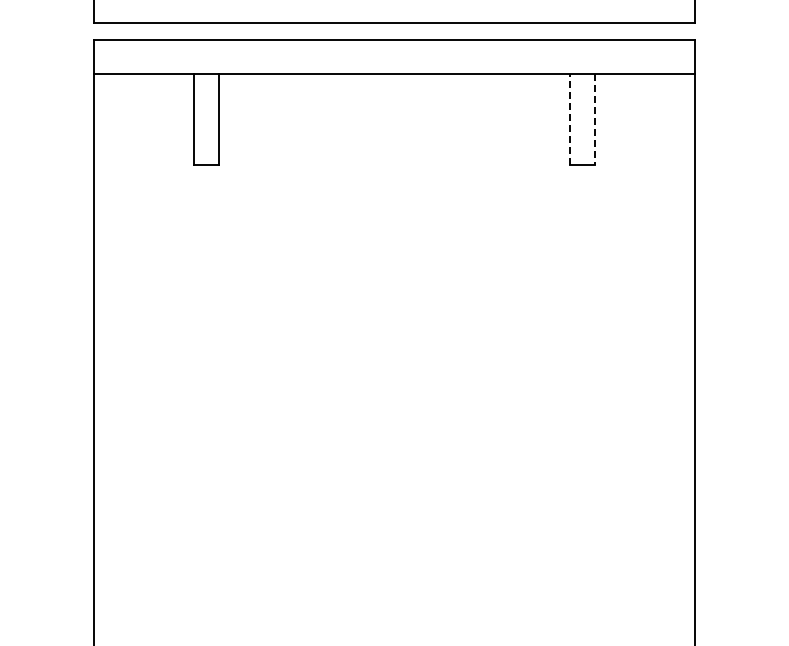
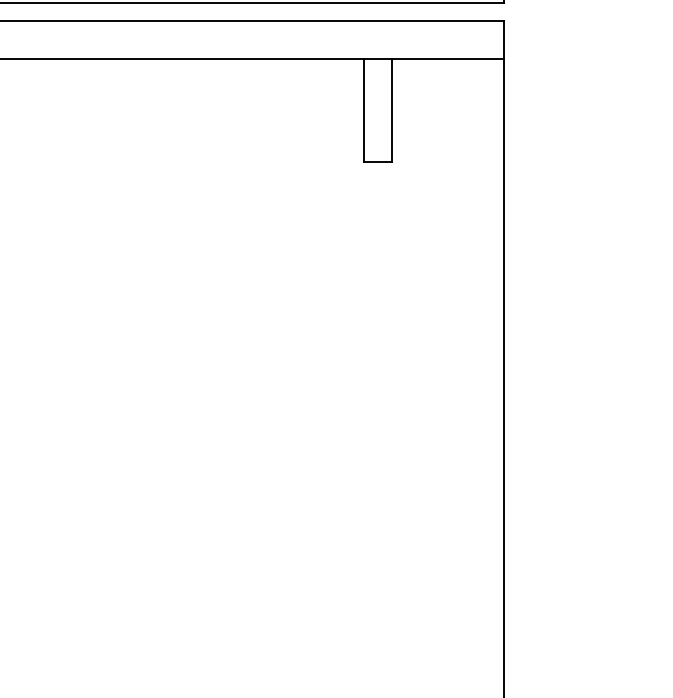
line: (569, 119) -> (363, 110), dashed -> solid
line: (594, 119) -> (391, 110), dashed -> solid

